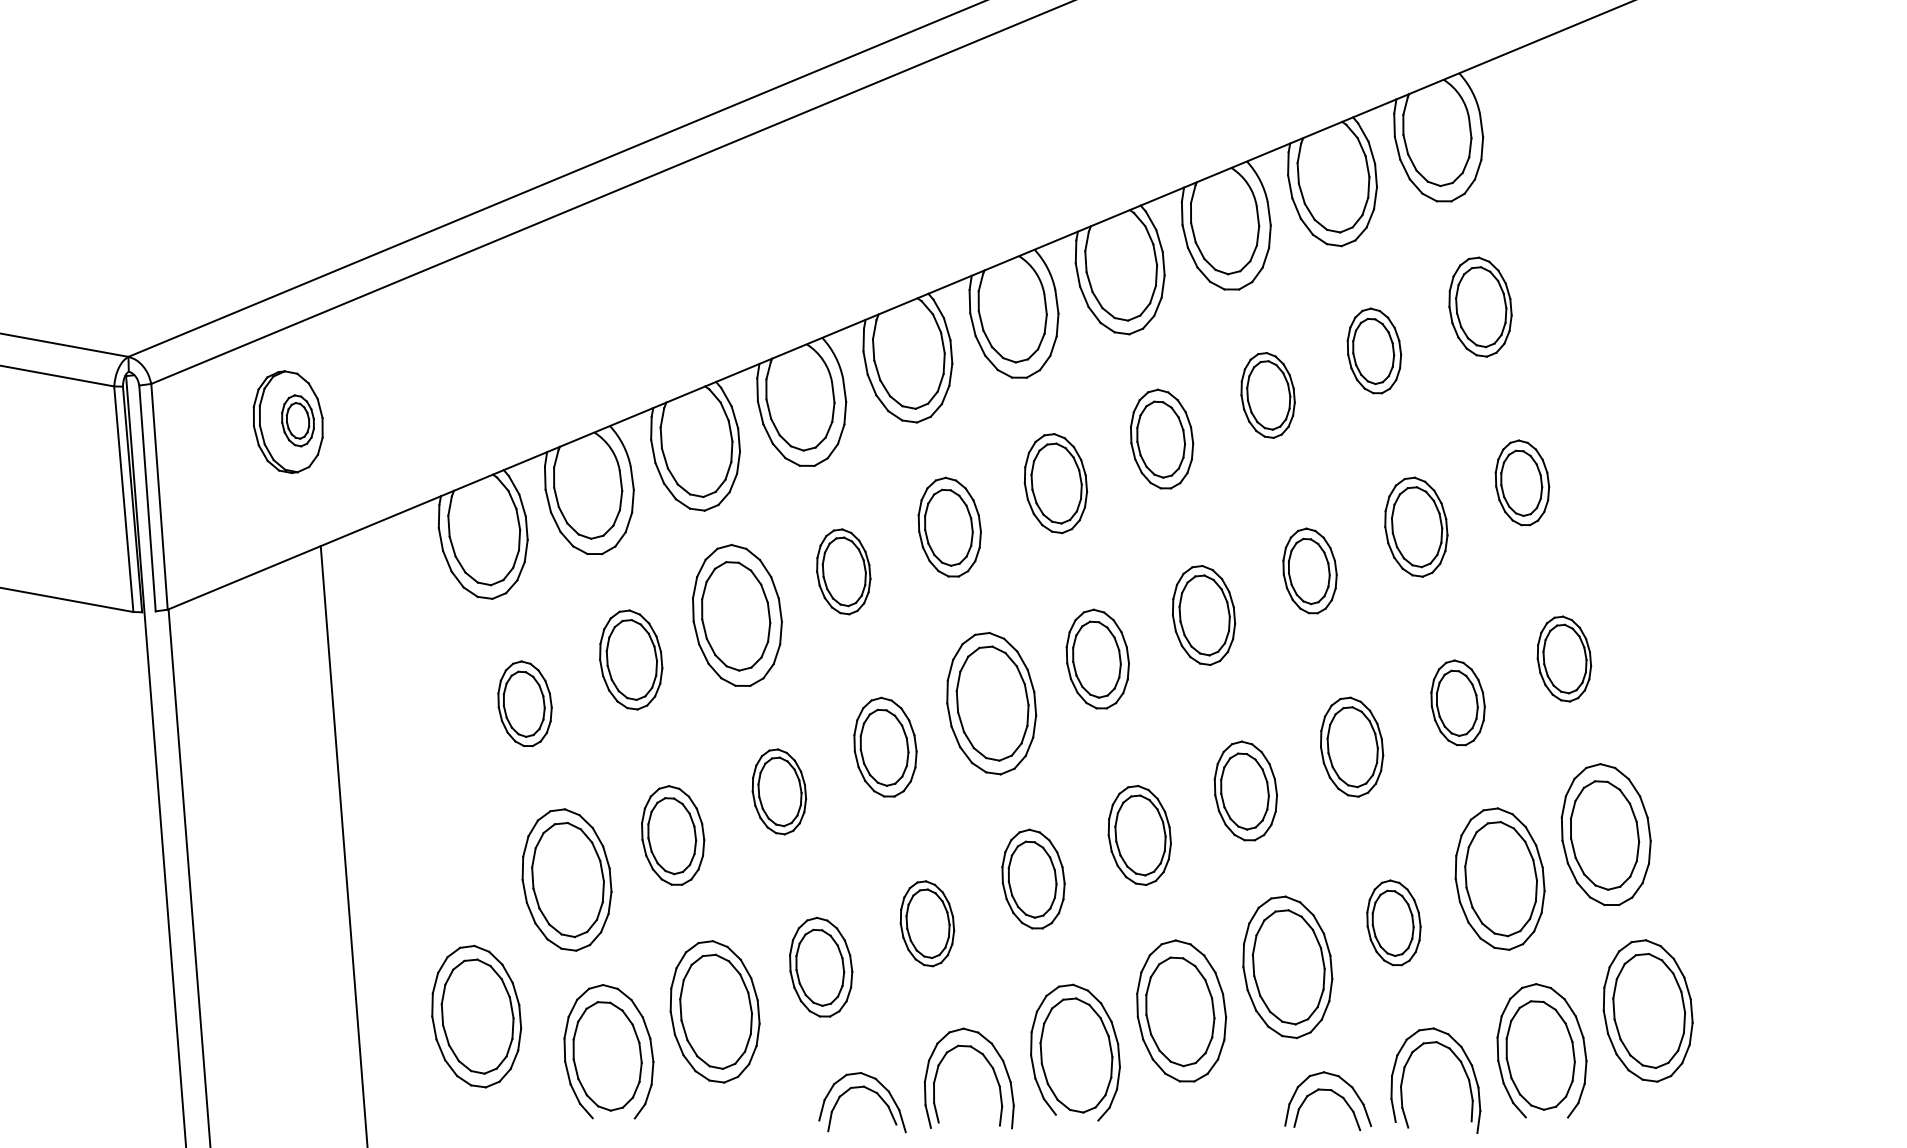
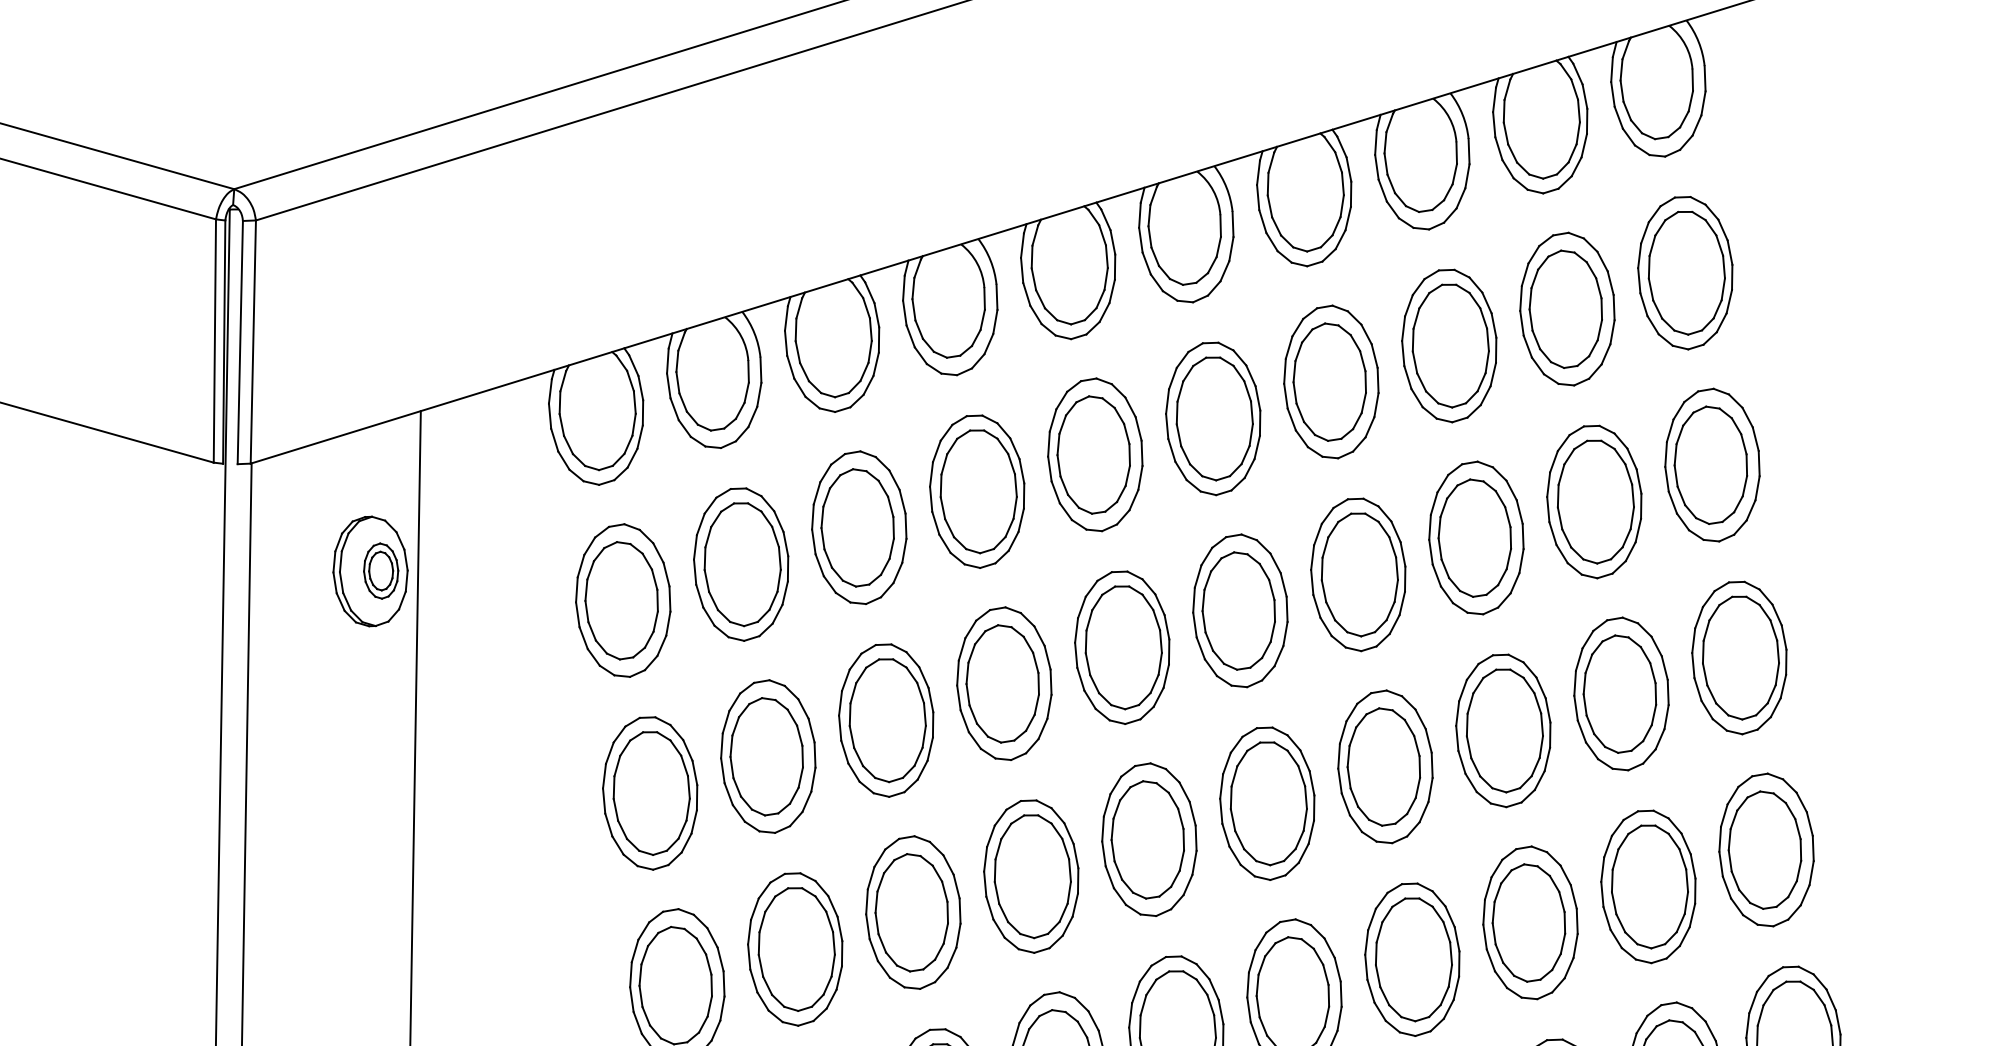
part: (1480, 306) -> (1685, 272), size x1.43
part: (1374, 350) -> (1567, 308), size x1.67
part: (1267, 395) -> (1448, 345), size x1.67
part: (287, 421) -> (369, 570), moved
part: (1161, 438) -> (1331, 380), size x1.43
part: (1522, 482) -> (1712, 464), size x1.67
part: (1055, 483) -> (1213, 418), size x1.43
part: (949, 526) -> (1095, 453), size x1.43
part: (1416, 526) -> (1594, 500), size x1.43
part: (1309, 570) -> (1476, 537), size x1.67
part: (843, 571) -> (977, 491), size x1.67
part: (1203, 615) -> (1358, 574), size x1.43
part: (1097, 658) -> (1240, 609), size x1.43
part: (1564, 658) -> (1739, 657), size x1.67
part: (630, 659) -> (740, 563), size x1.43
part: (1457, 702) -> (1621, 693), size x1.67
part: (524, 703) -> (622, 600), size x1.67
part: (885, 746) -> (1004, 682), size x1.43
part: (1351, 746) -> (1503, 729), size x1.43
part: (1245, 790) -> (1385, 766), size x1.43
part: (779, 791) -> (886, 719), size x1.67
part: (672, 835) -> (767, 756), size x1.43
part: (1139, 835) -> (1267, 803), size x1.43
part: (1033, 878) -> (1149, 838), size x1.43
part: (1393, 922) -> (1530, 922), size x1.67
part: (927, 923) -> (1031, 876), size x1.67
part: (820, 966) -> (912, 911), size x1.43
part: (476, 1016) -> (539, 930), removed

